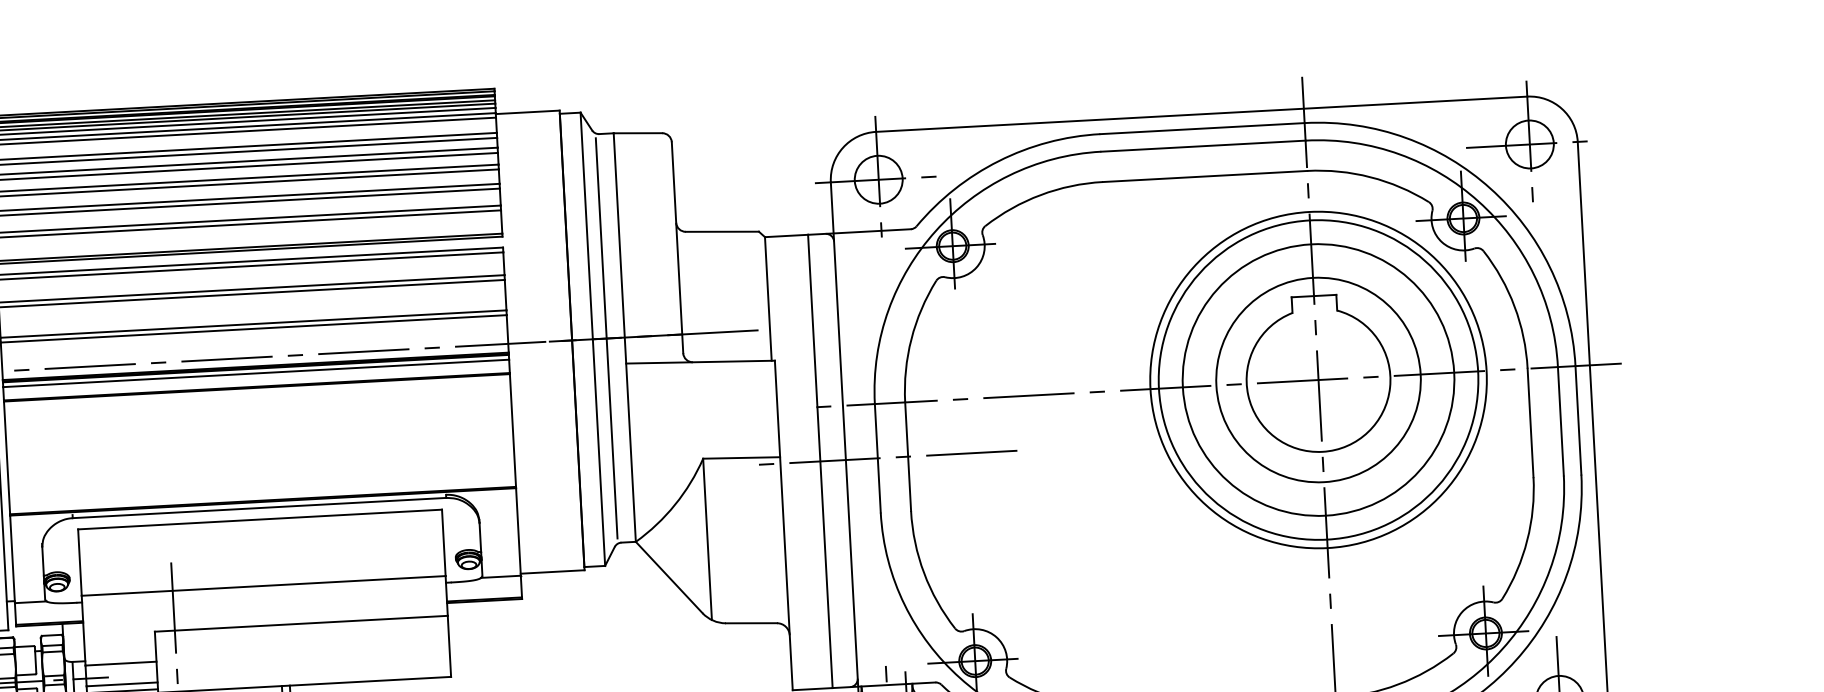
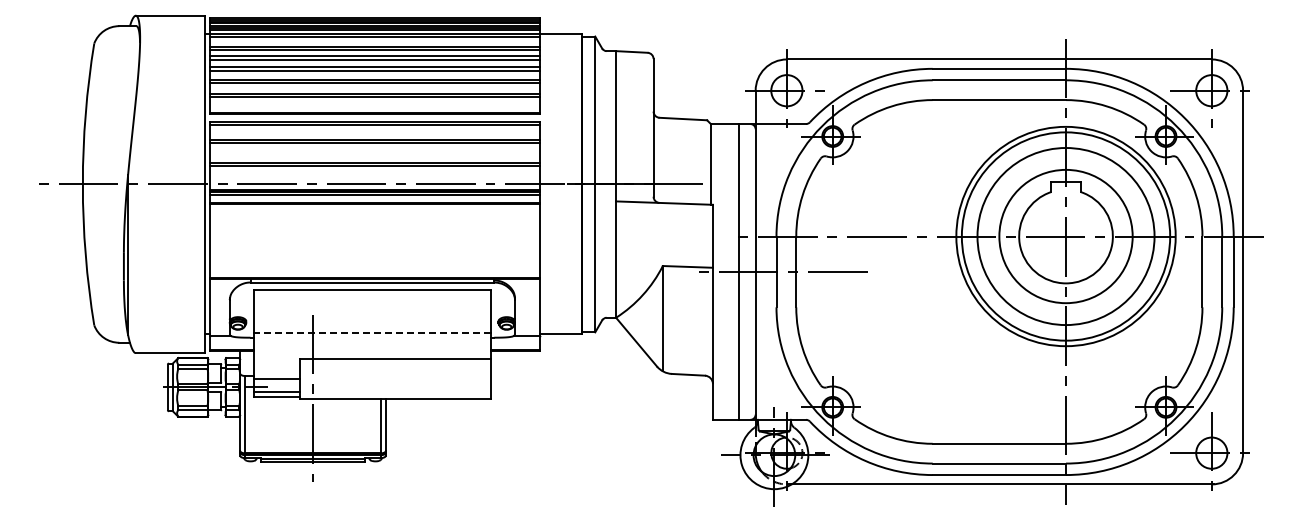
line: (606, 337) -> (604, 183), removed
line: (263, 586) -> (372, 333), solid -> dashed

